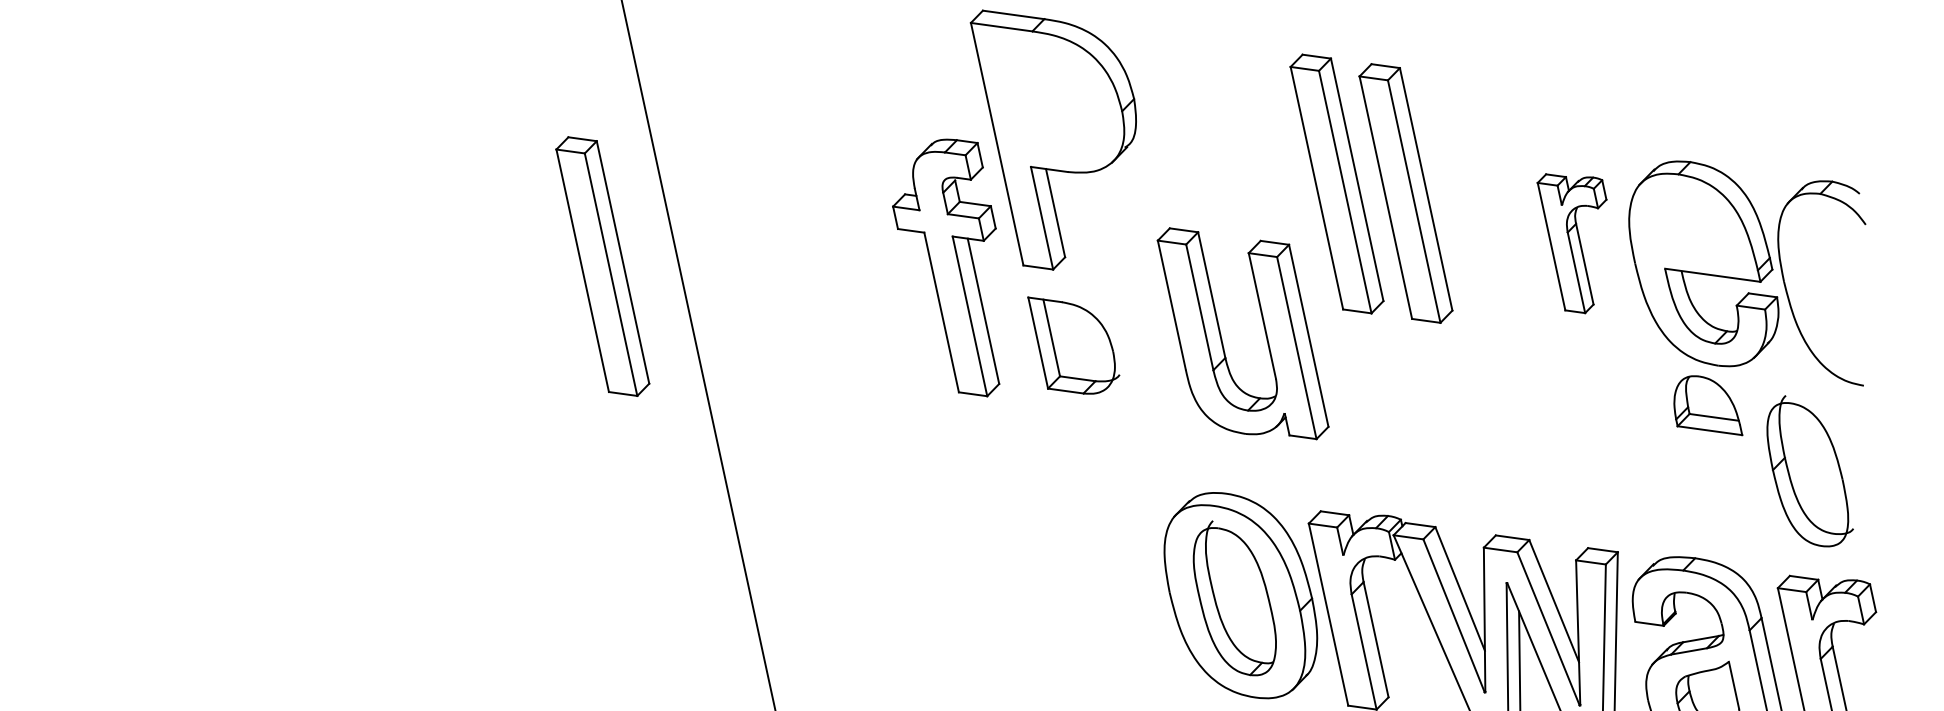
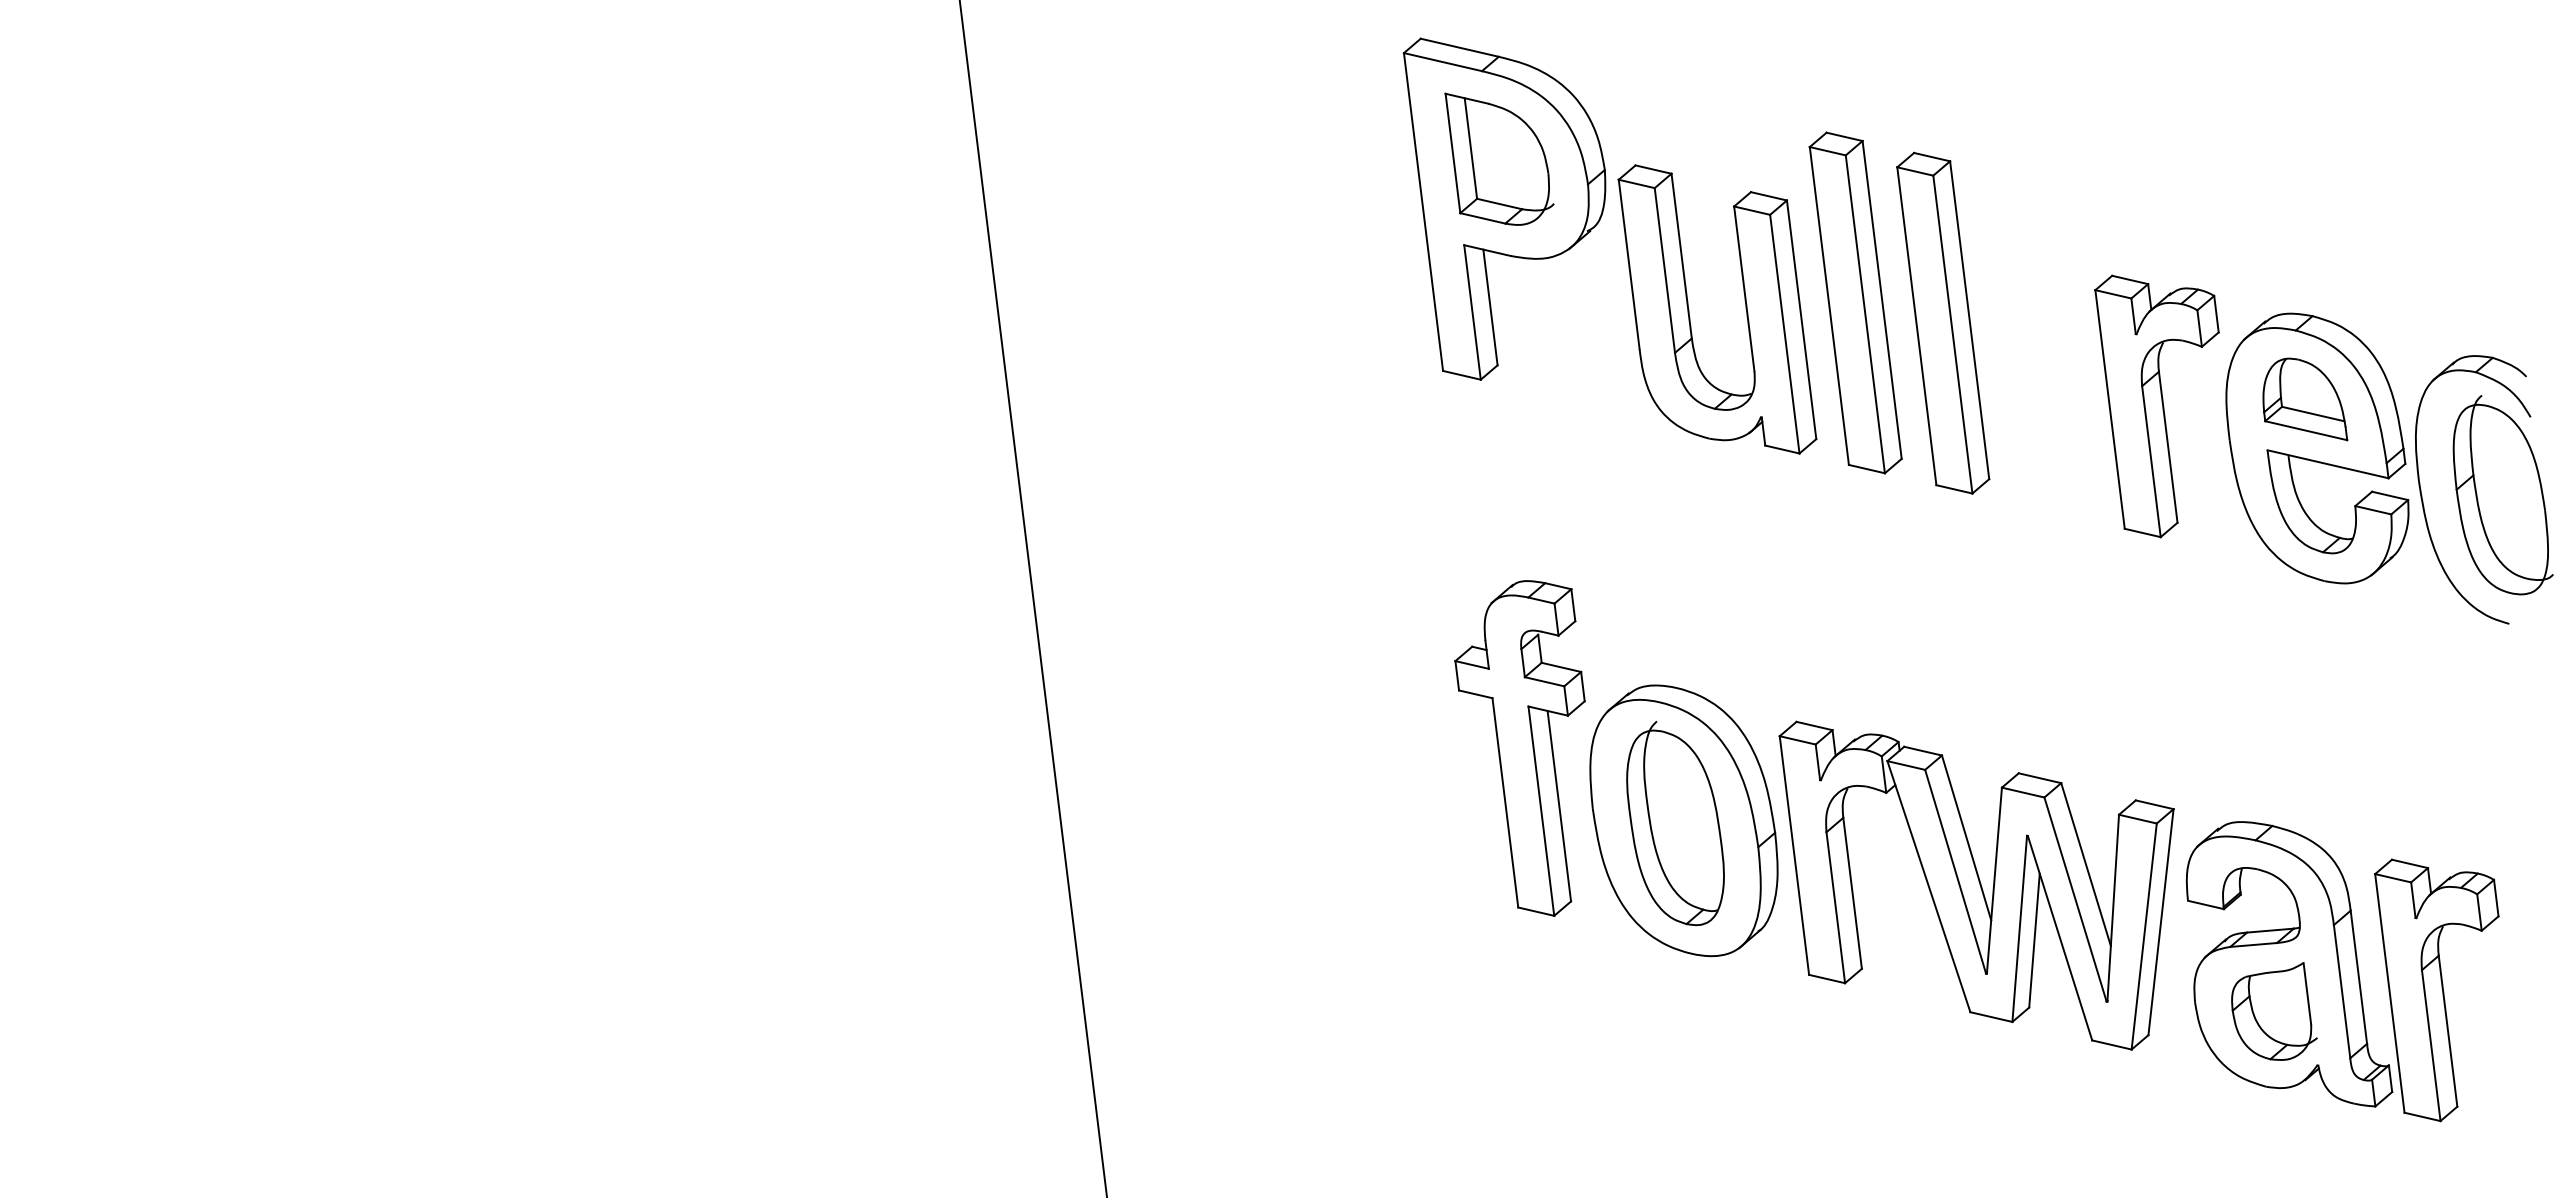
part: (1576, 242) -> (2156, 406), size x1.43
part: (602, 266) -> (902, 322), removed
part: (948, 269) -> (1519, 748), moved
part: (1221, 335) -> (1689, 309), moved
part: (1074, 343) -> (1499, 158), moved
part: (1707, 406) -> (2305, 399), moved
part: (1808, 471) -> (2502, 495), moved

